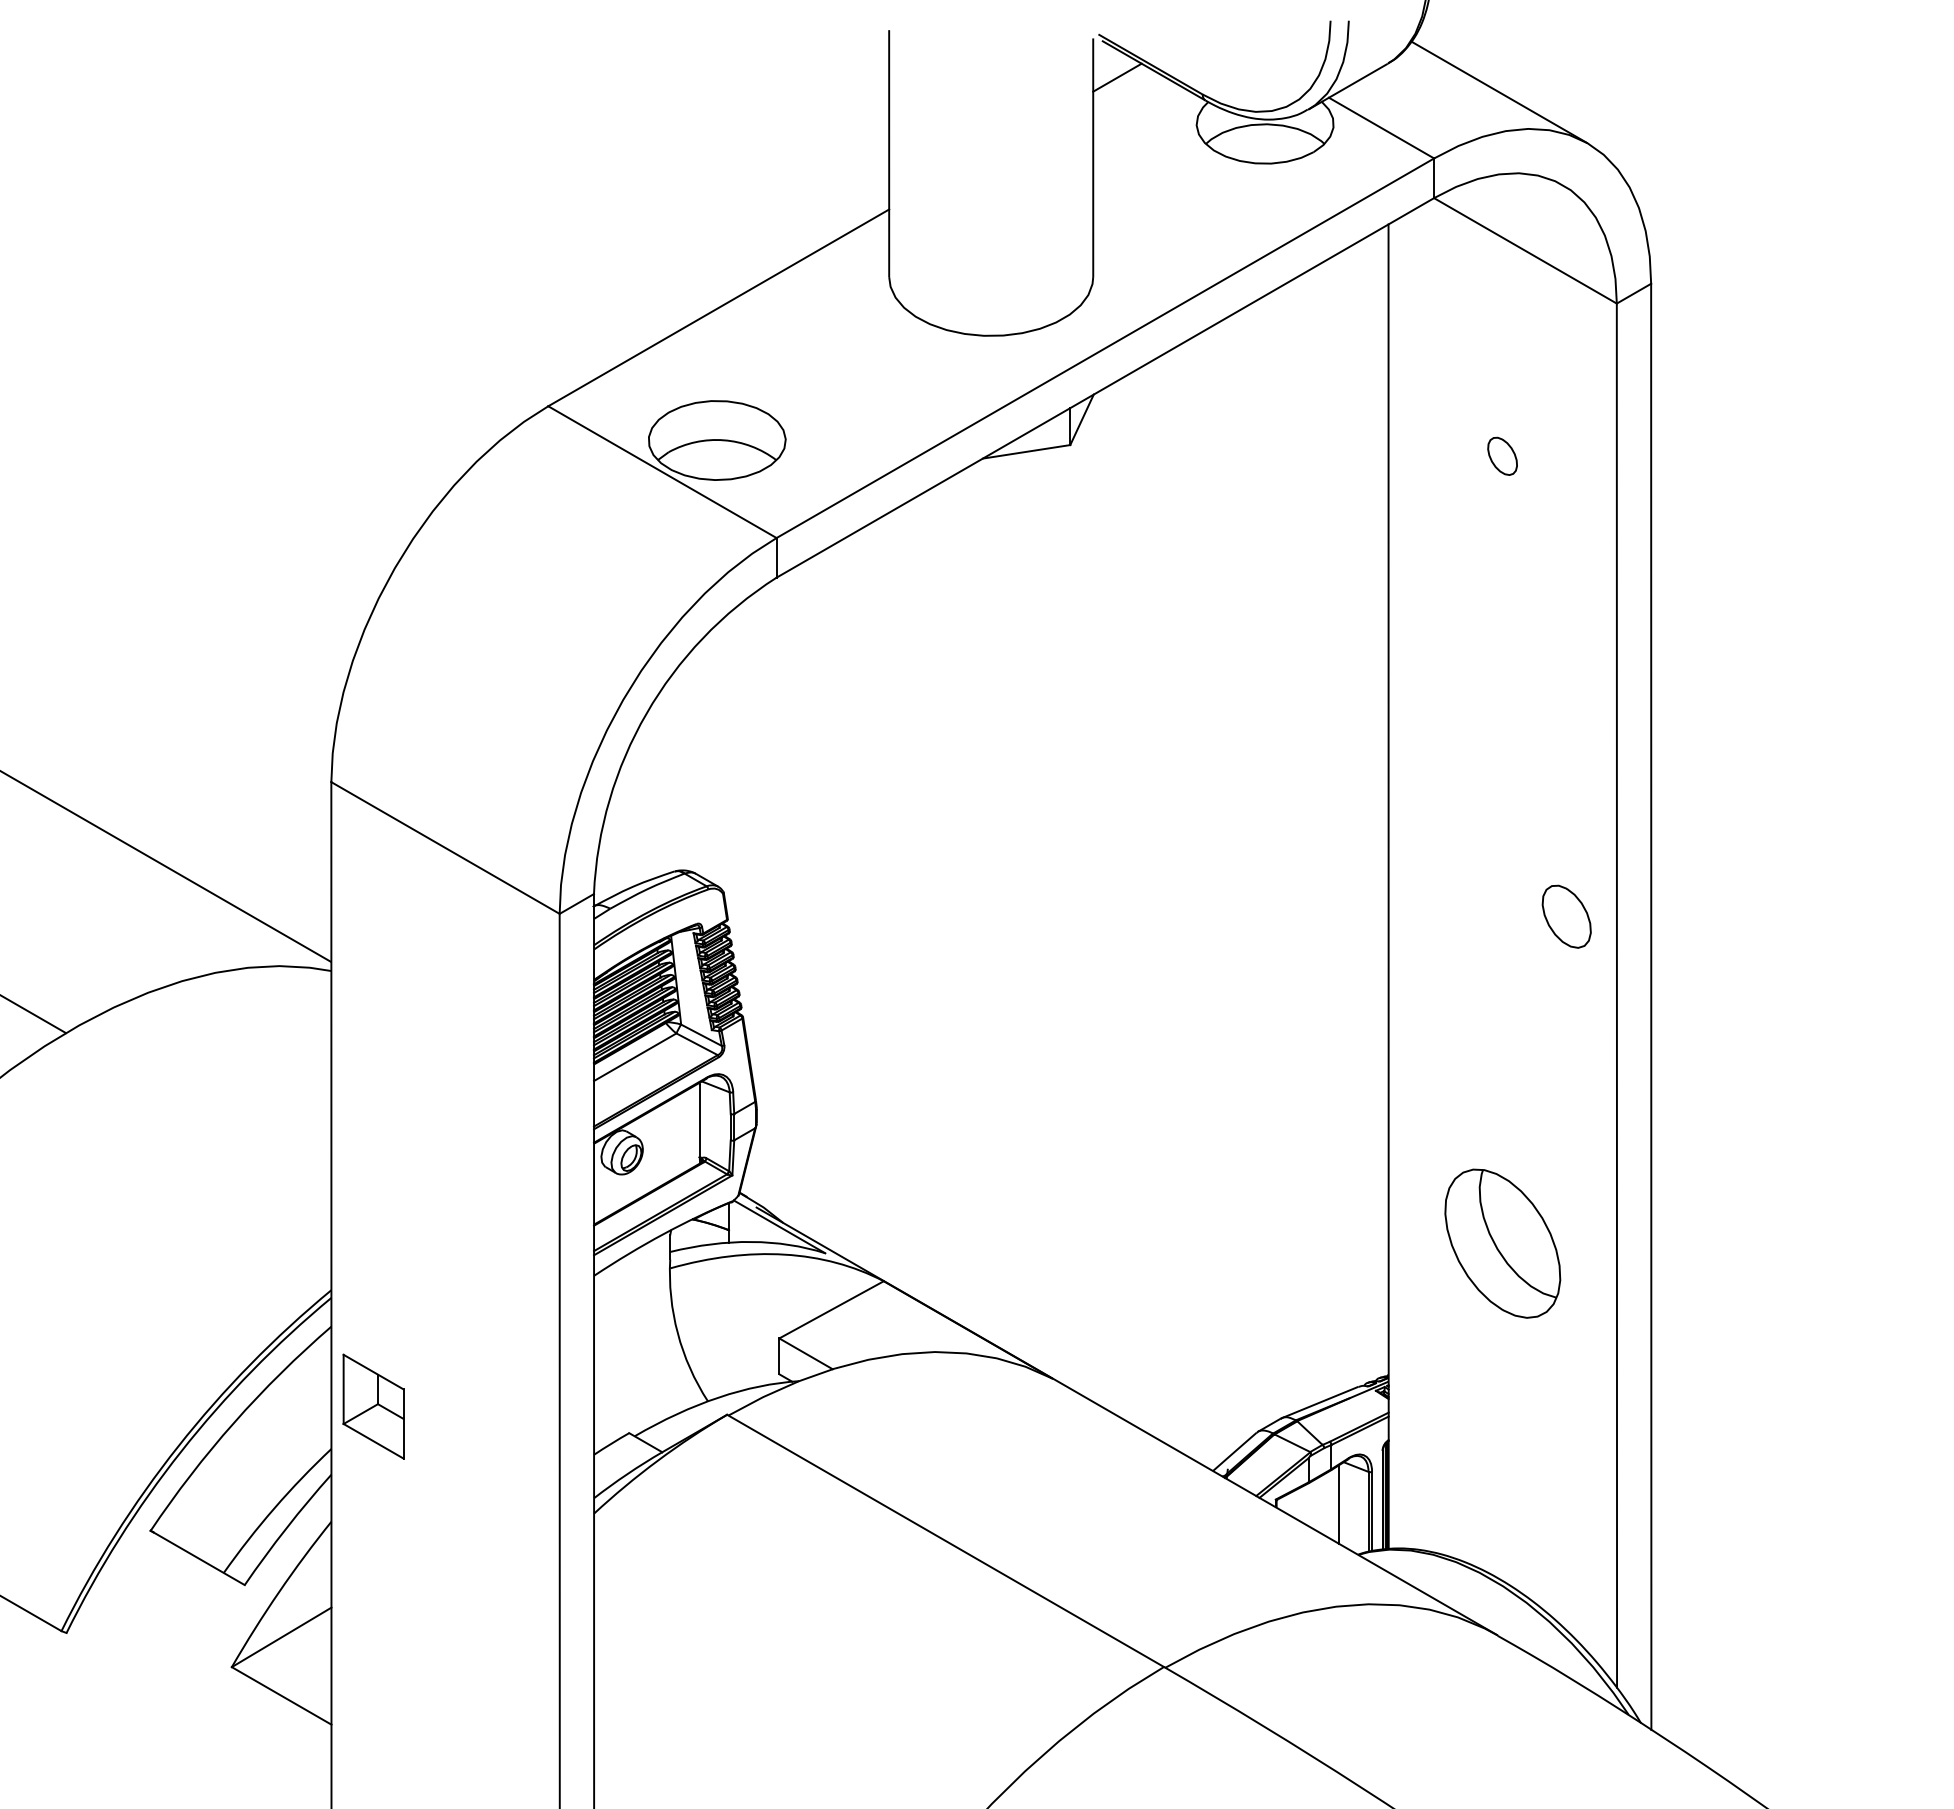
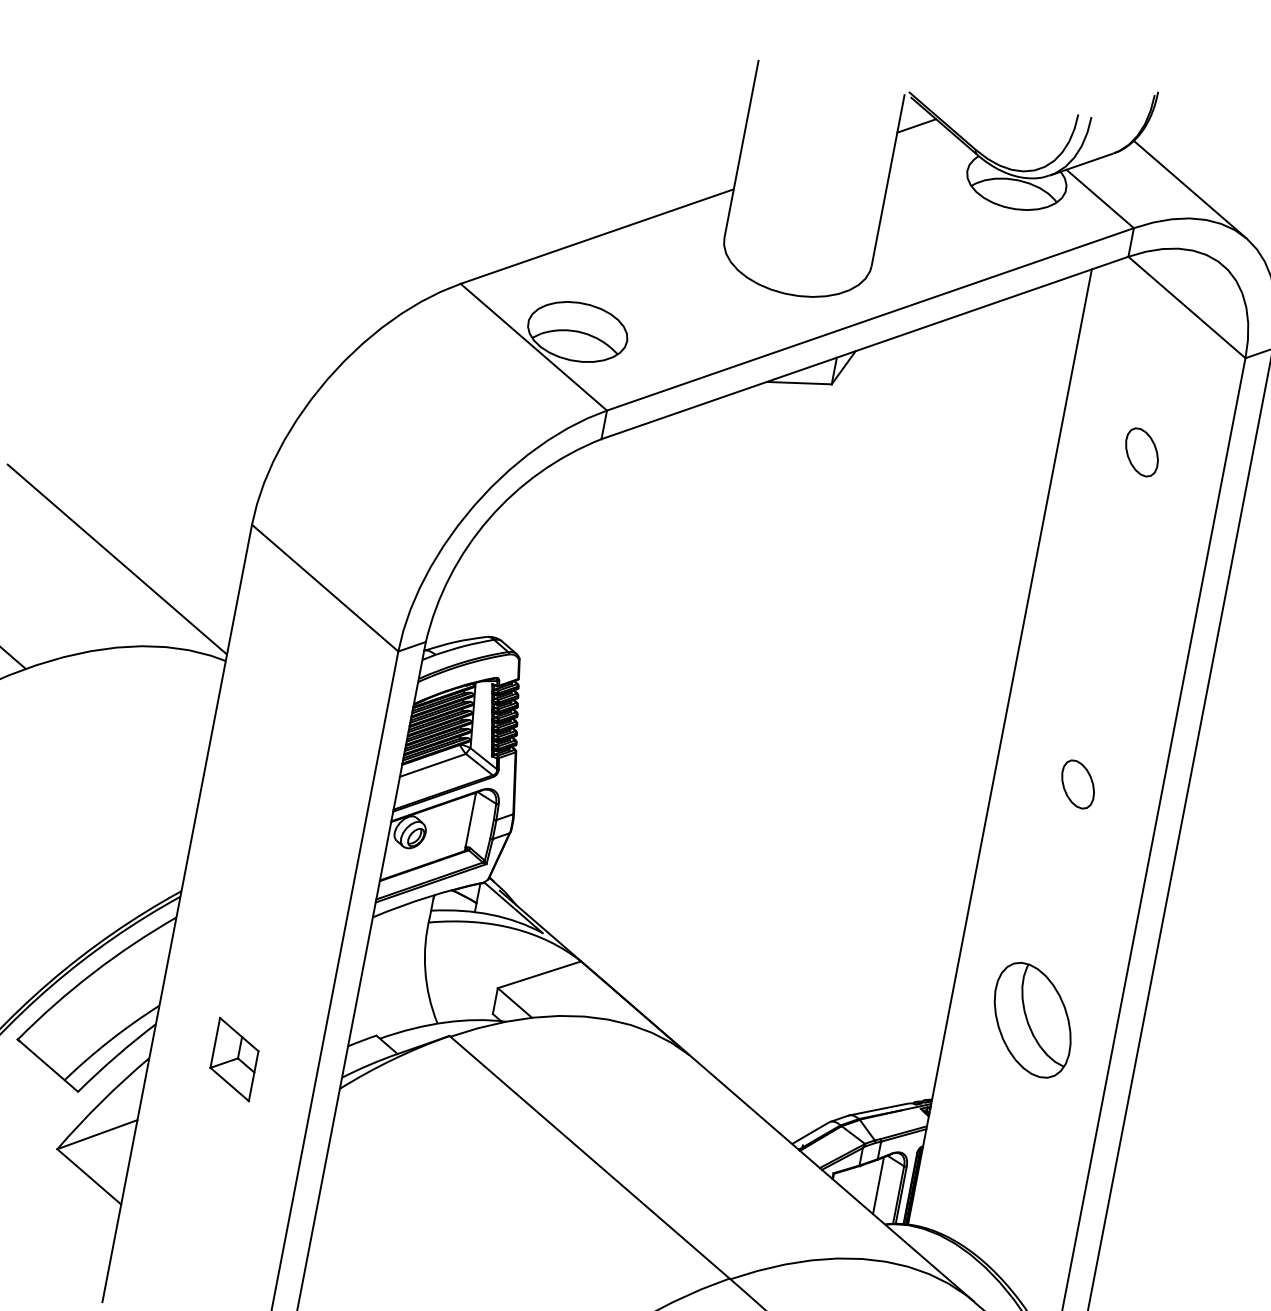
part: (1502, 456) -> (1141, 452), size x1.67
part: (1566, 916) -> (1077, 784), moved
part: (373, 1406) -> (234, 1059), moved

